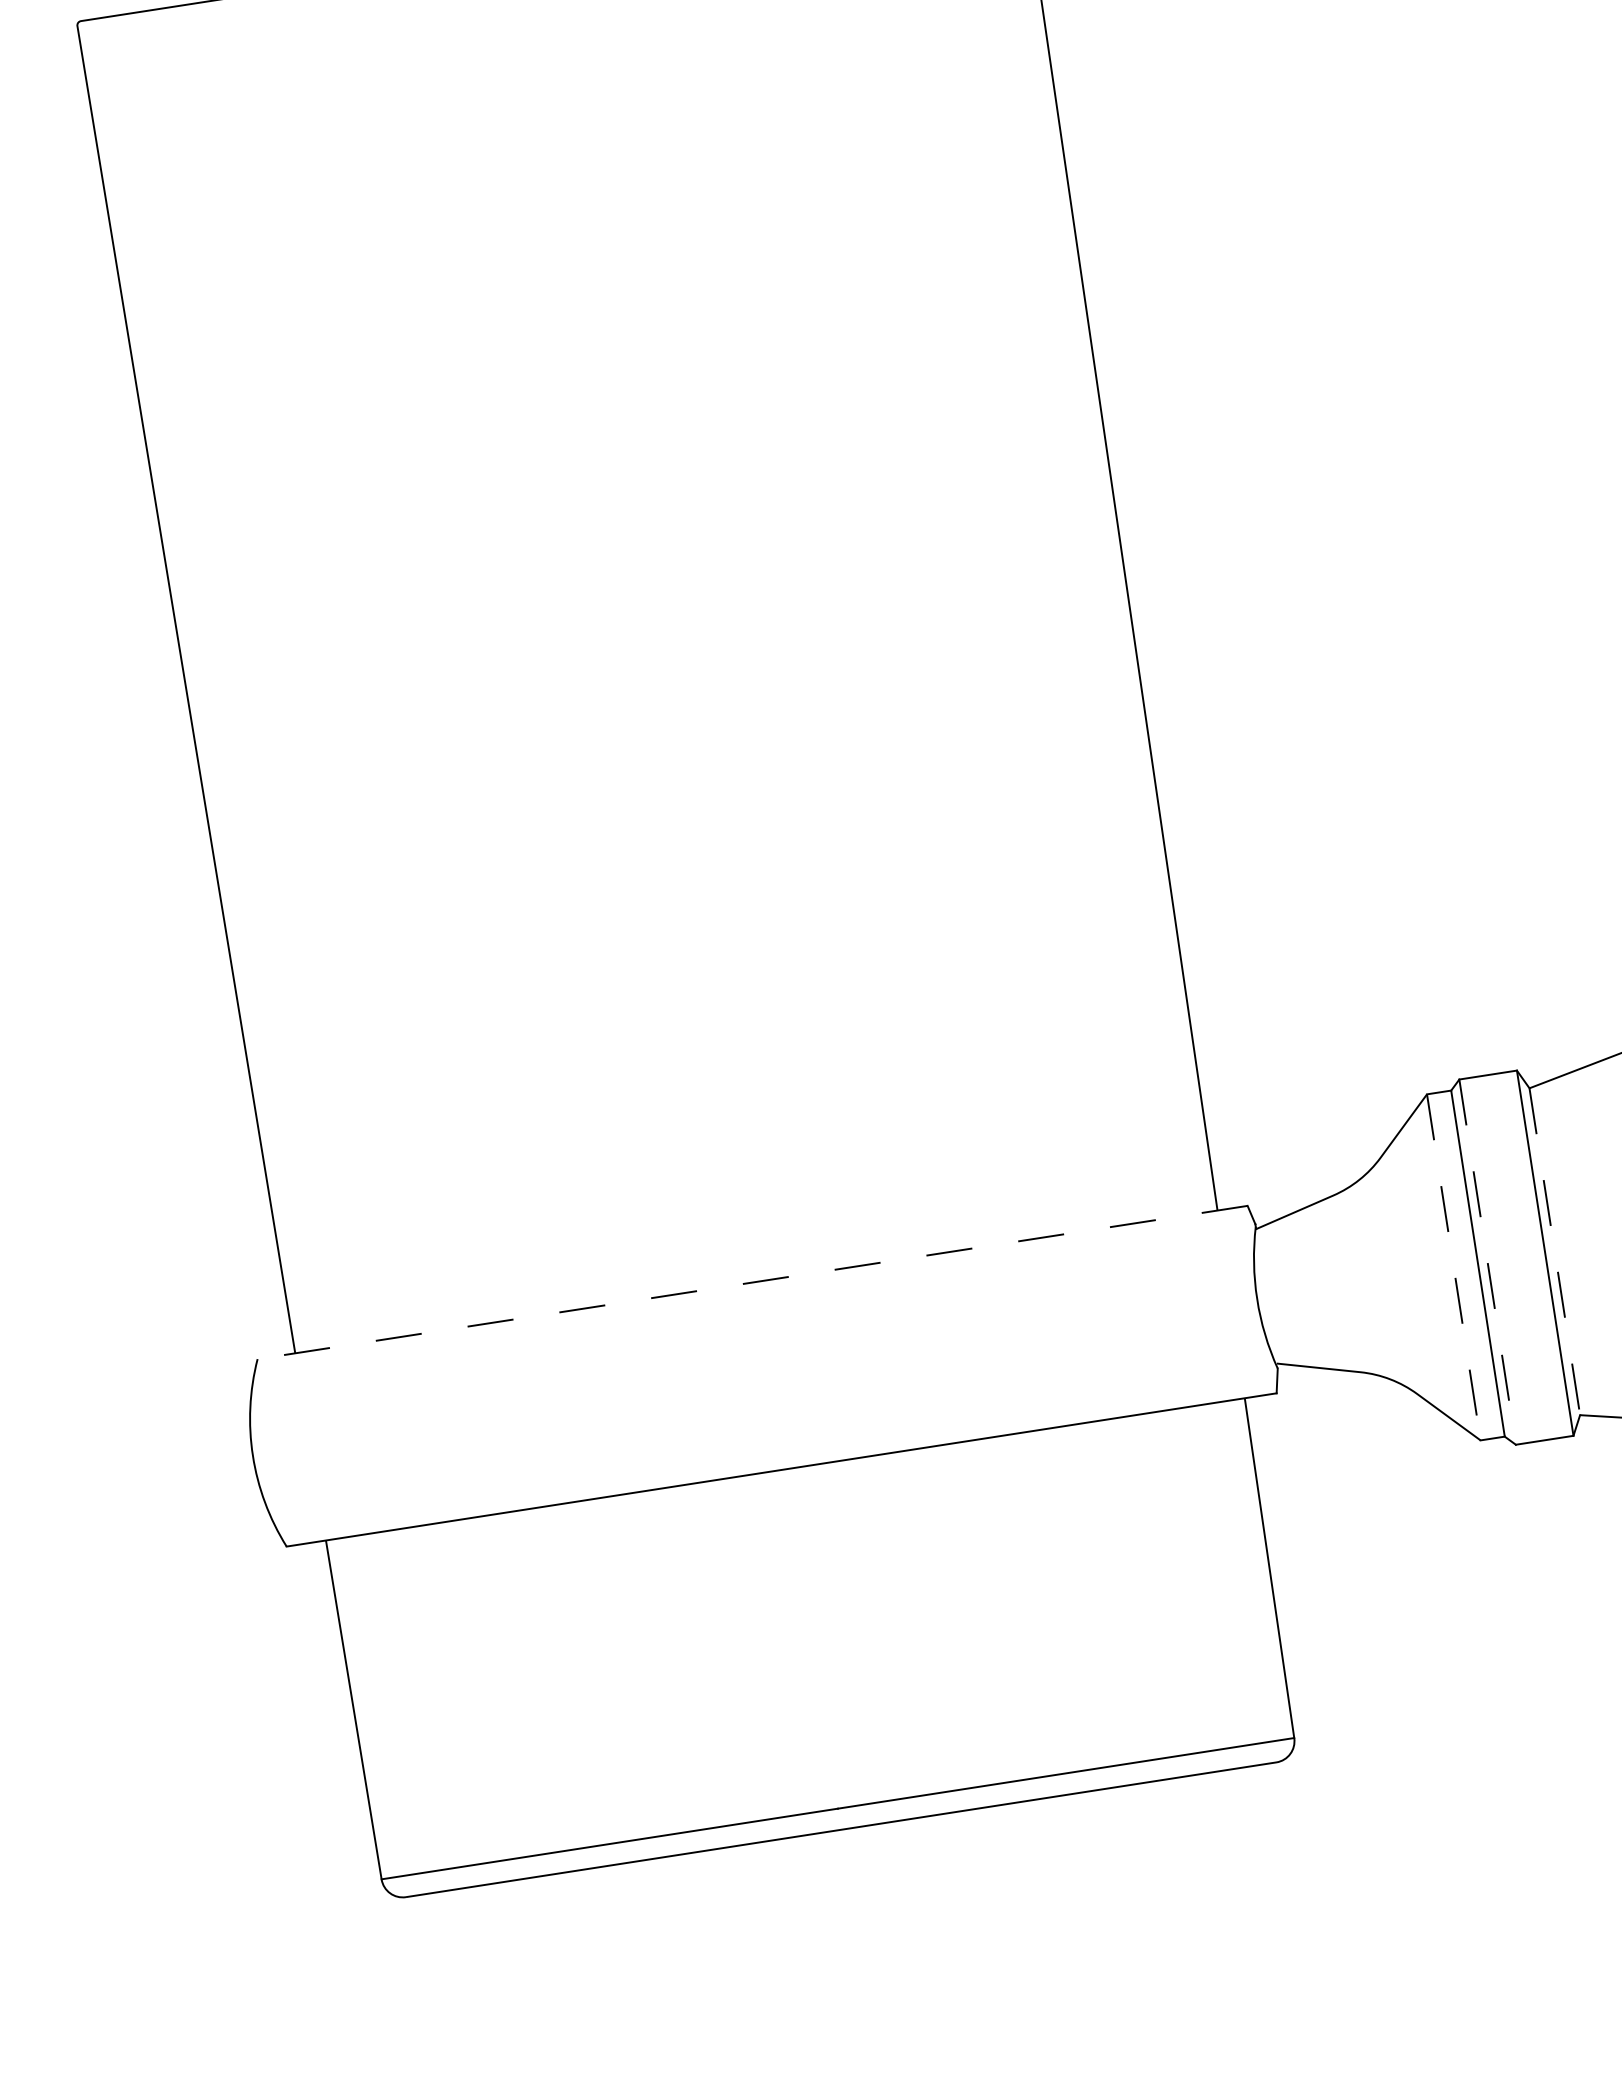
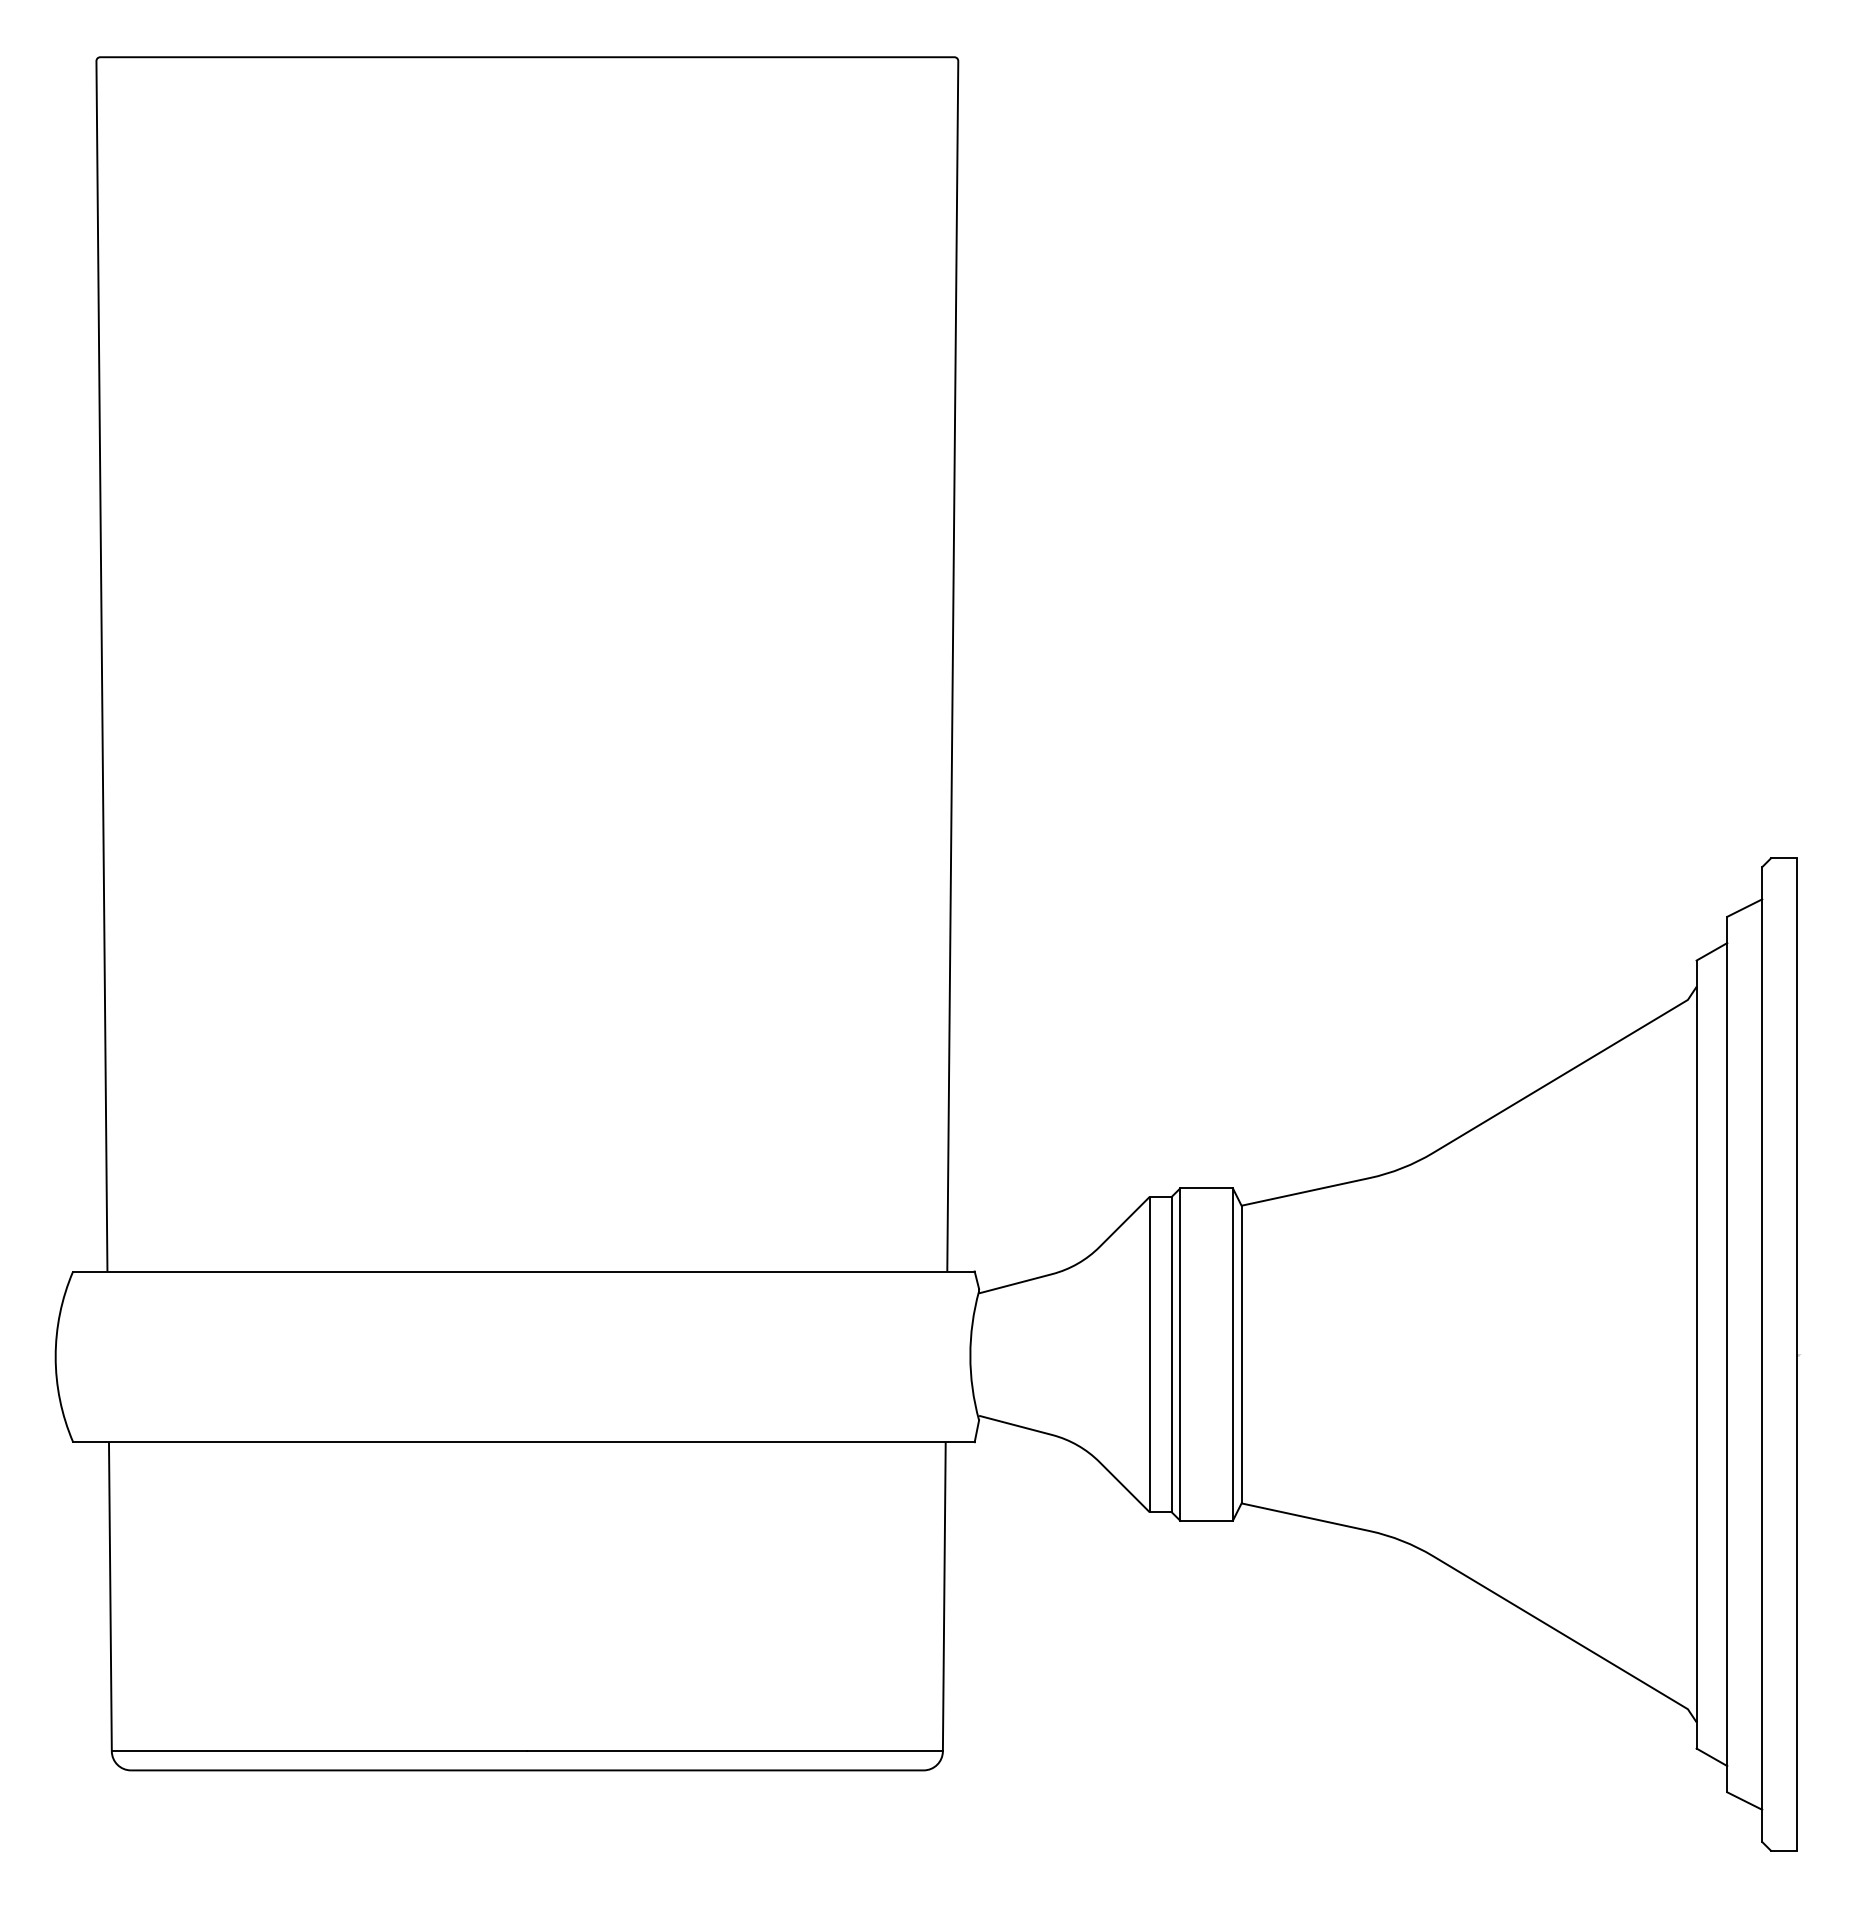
line: (1554, 1251) -> (1241, 1354), dashed -> solid
line: (1487, 1262) -> (1180, 1354), dashed -> solid
line: (1453, 1267) -> (1149, 1354), dashed -> solid
line: (752, 1282) -> (523, 1271), dashed -> solid

